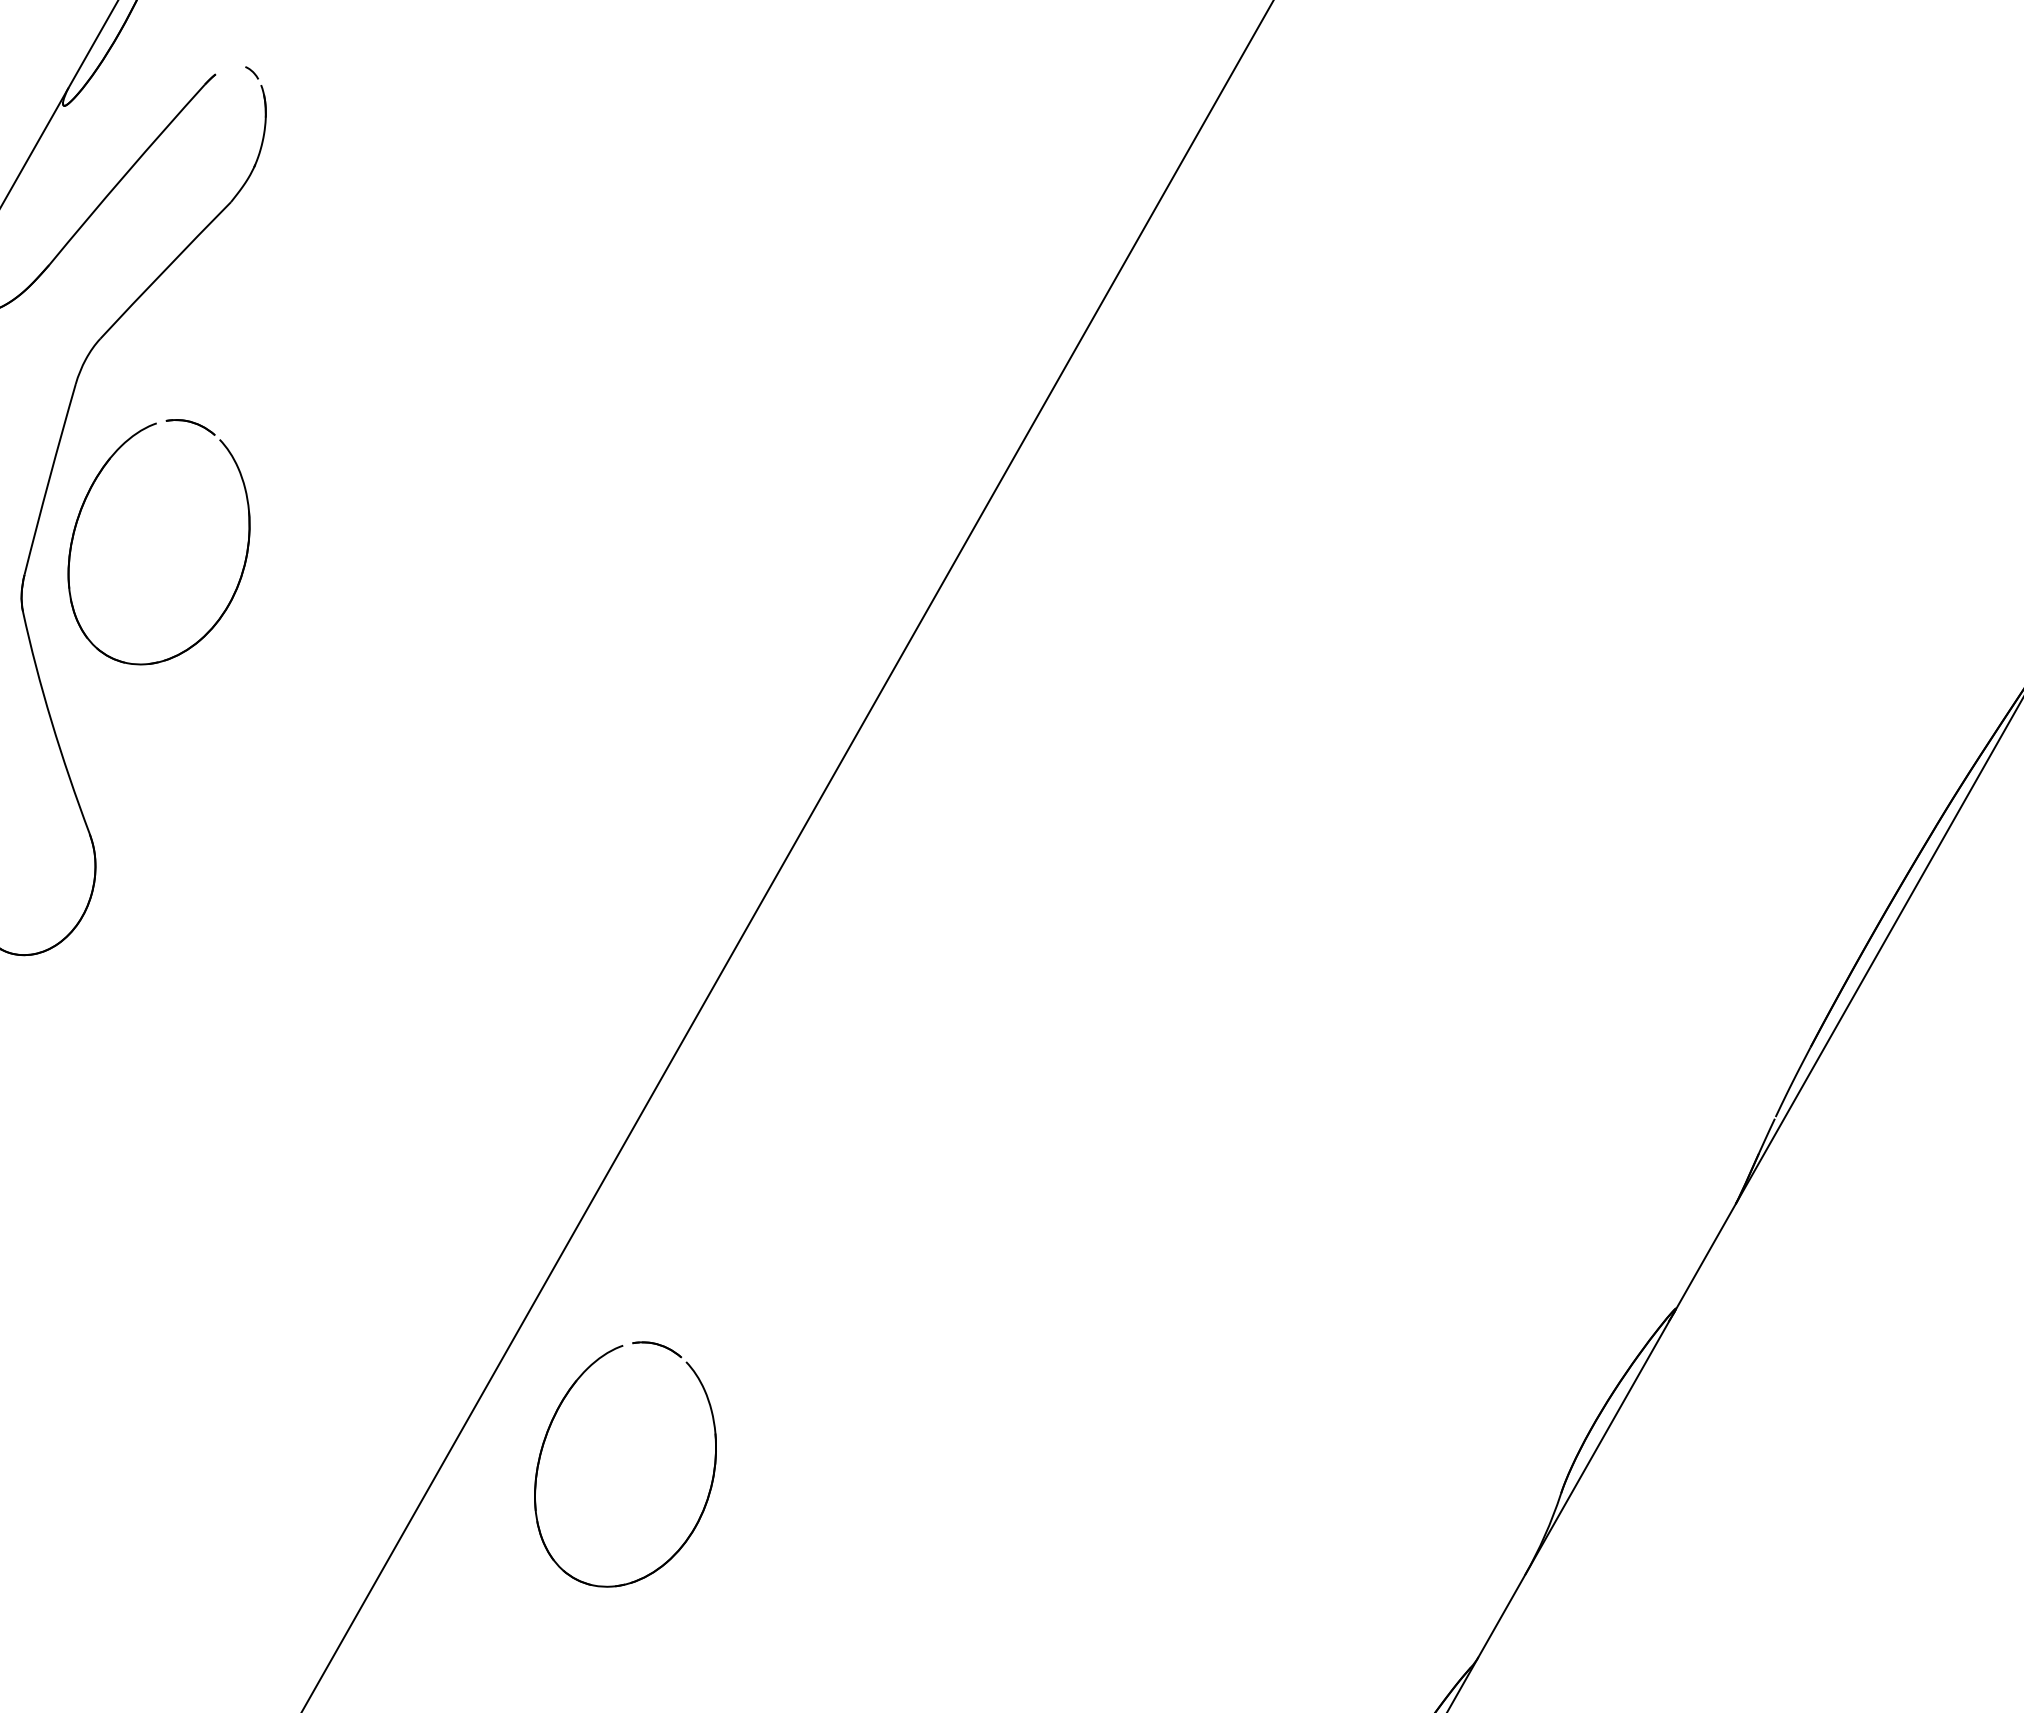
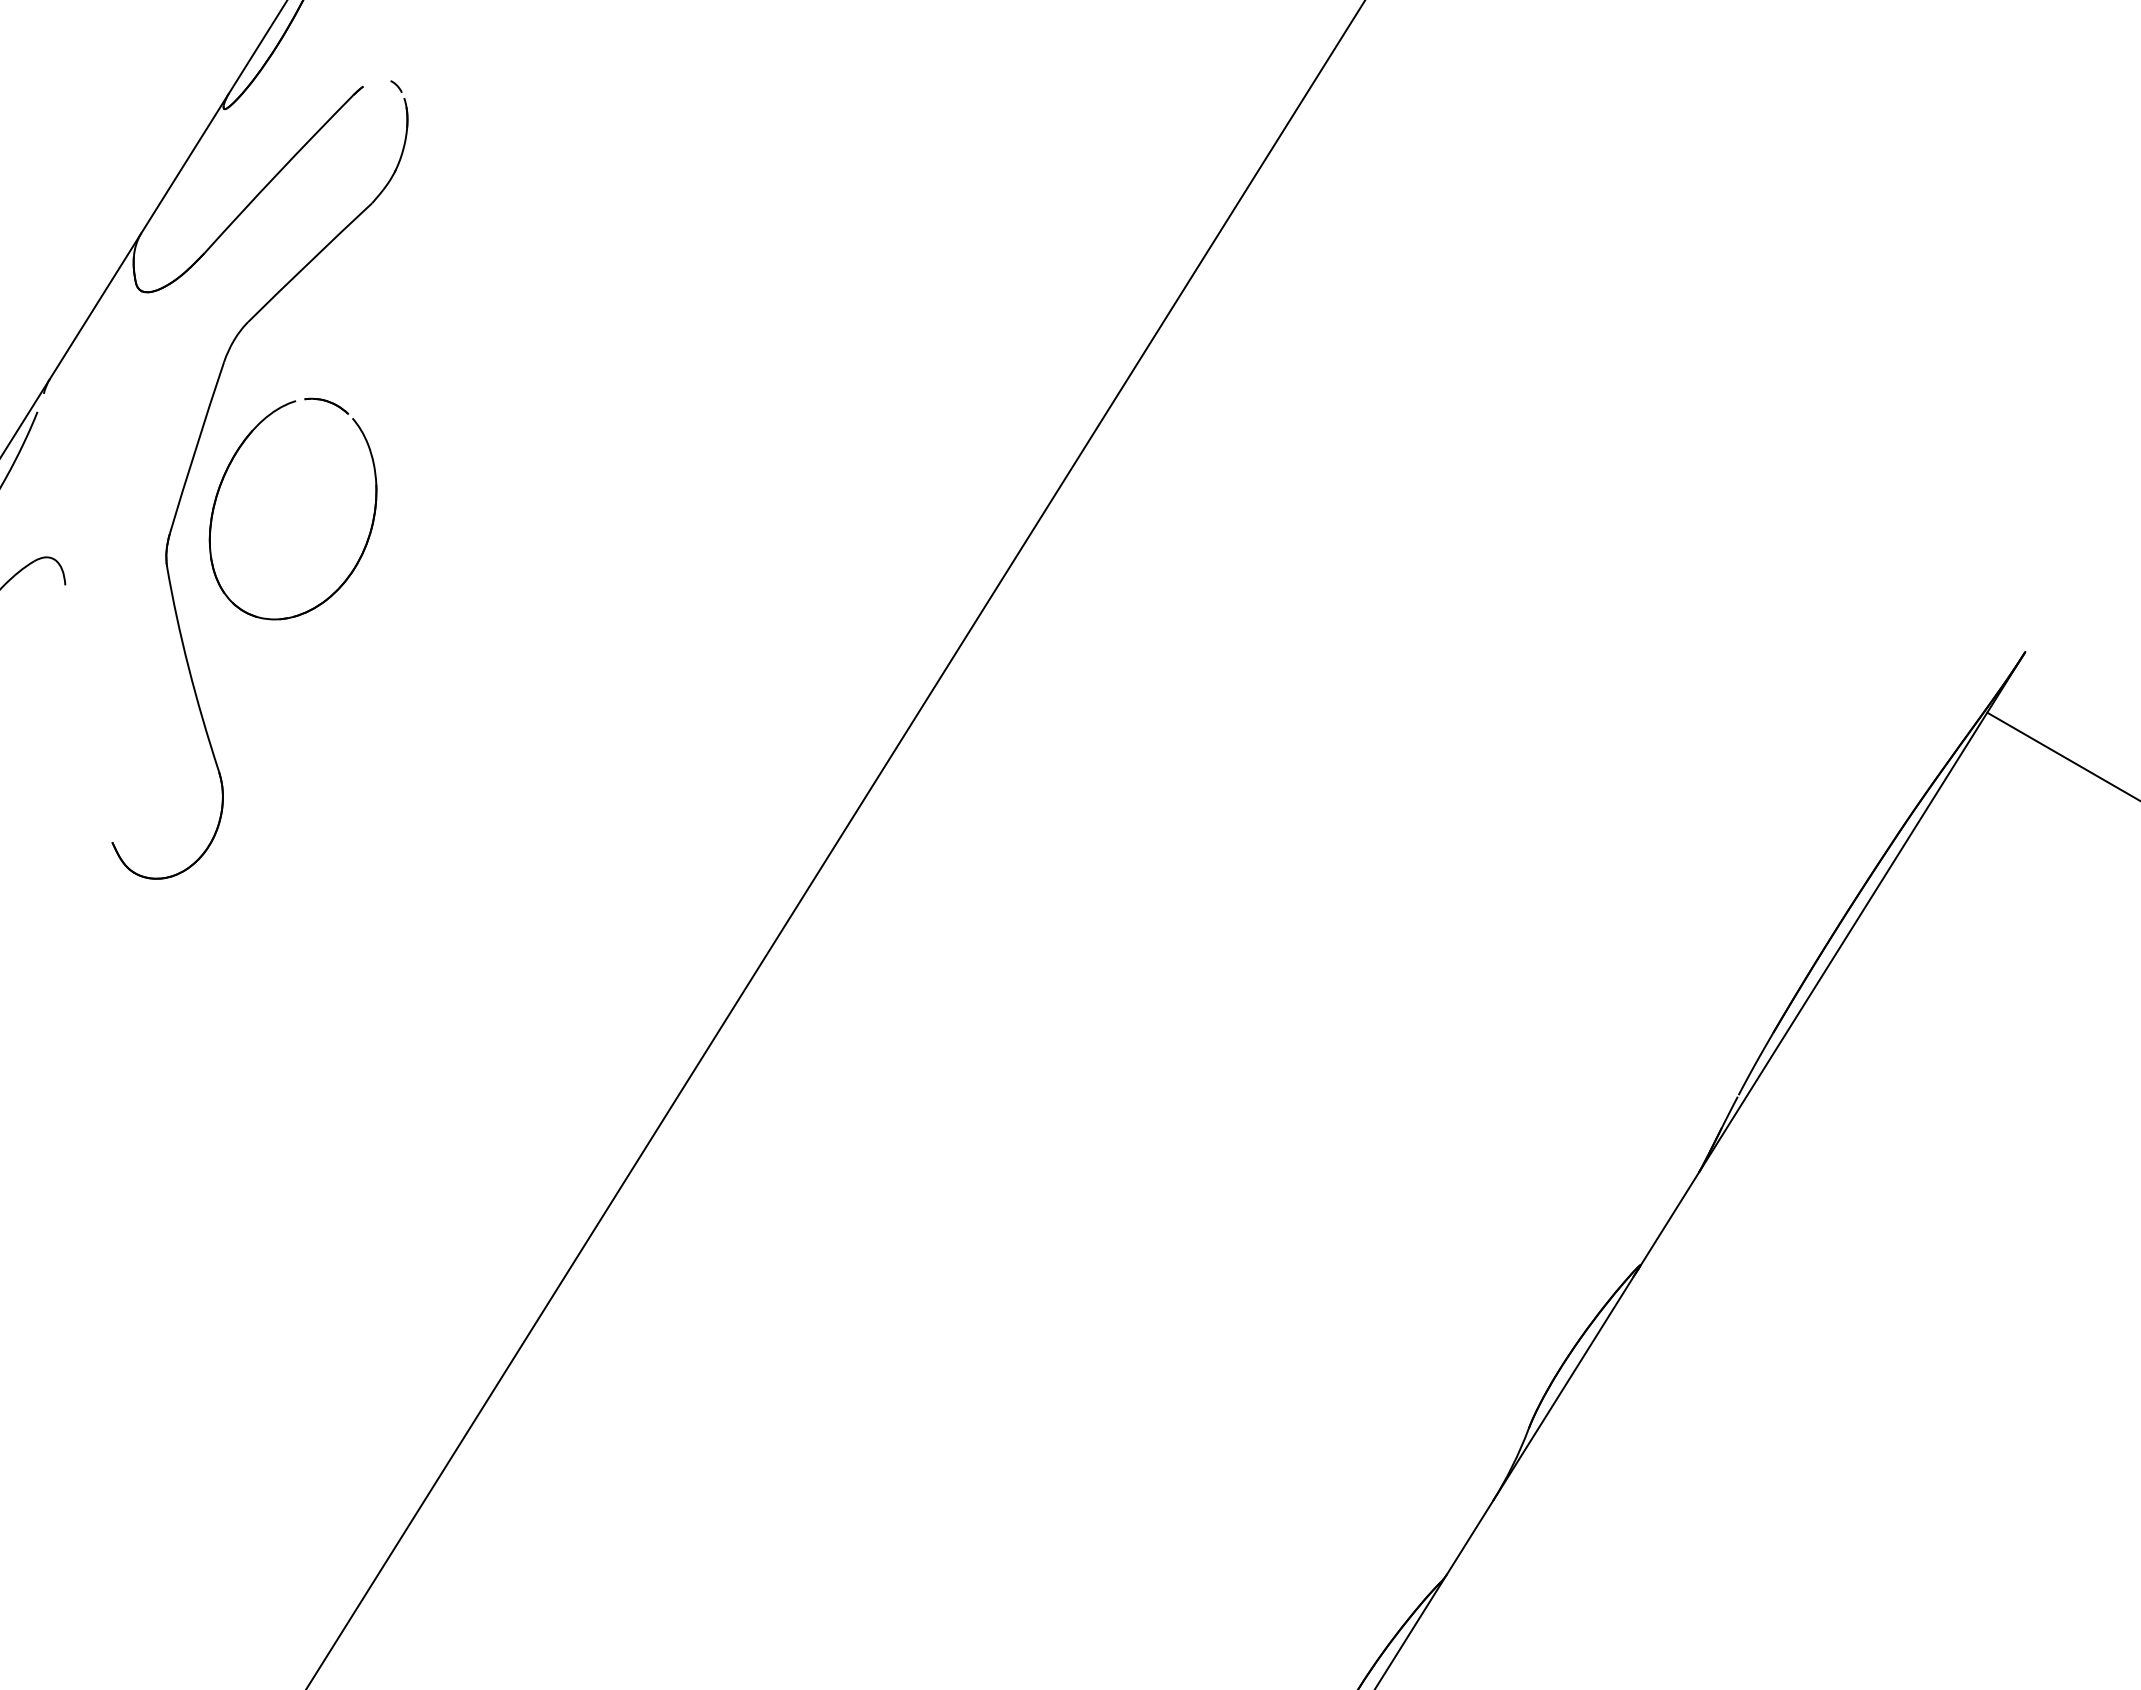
part: (548, 1434) -> (611, 1334), removed

